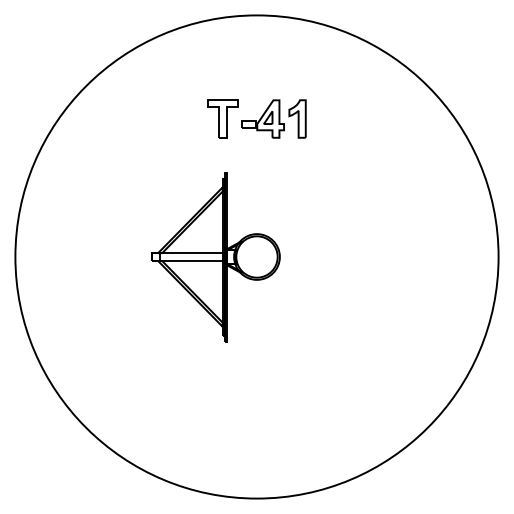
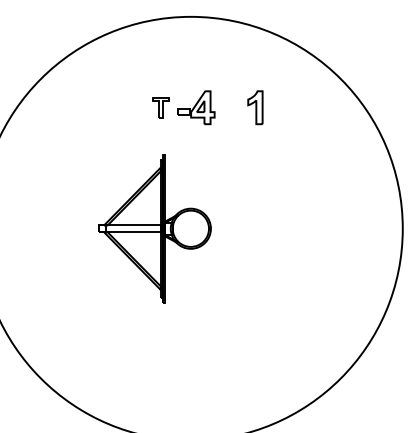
part: (222, 118) -> (160, 107), size x0.6
part: (297, 118) -> (255, 107), moved

